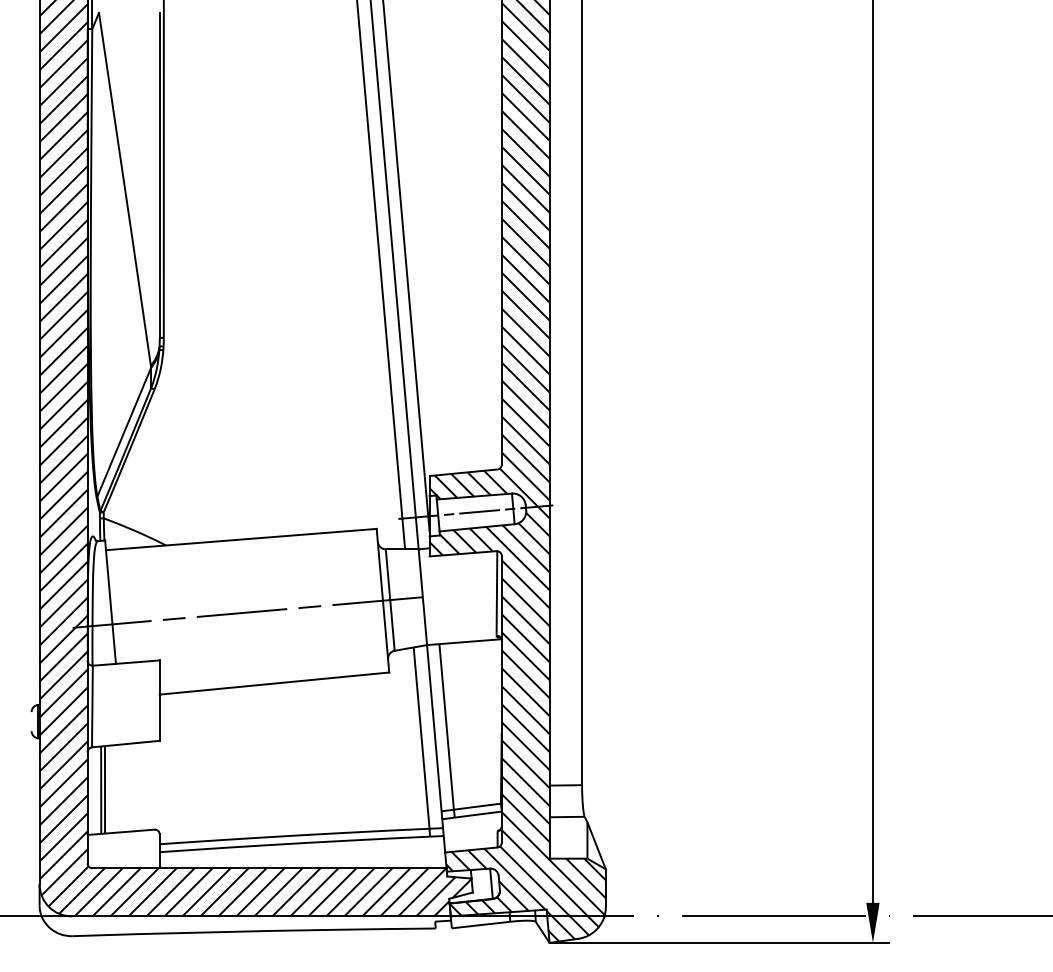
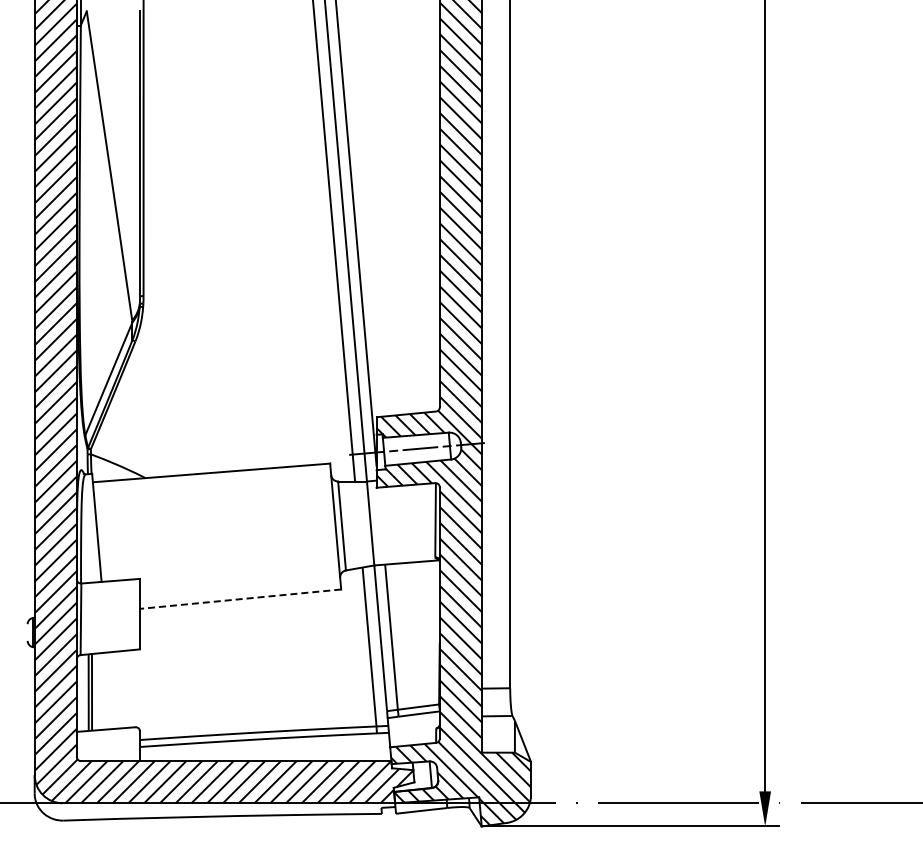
line: (247, 612) -> (216, 536), removed
line: (274, 683) -> (240, 599), solid -> dashed

